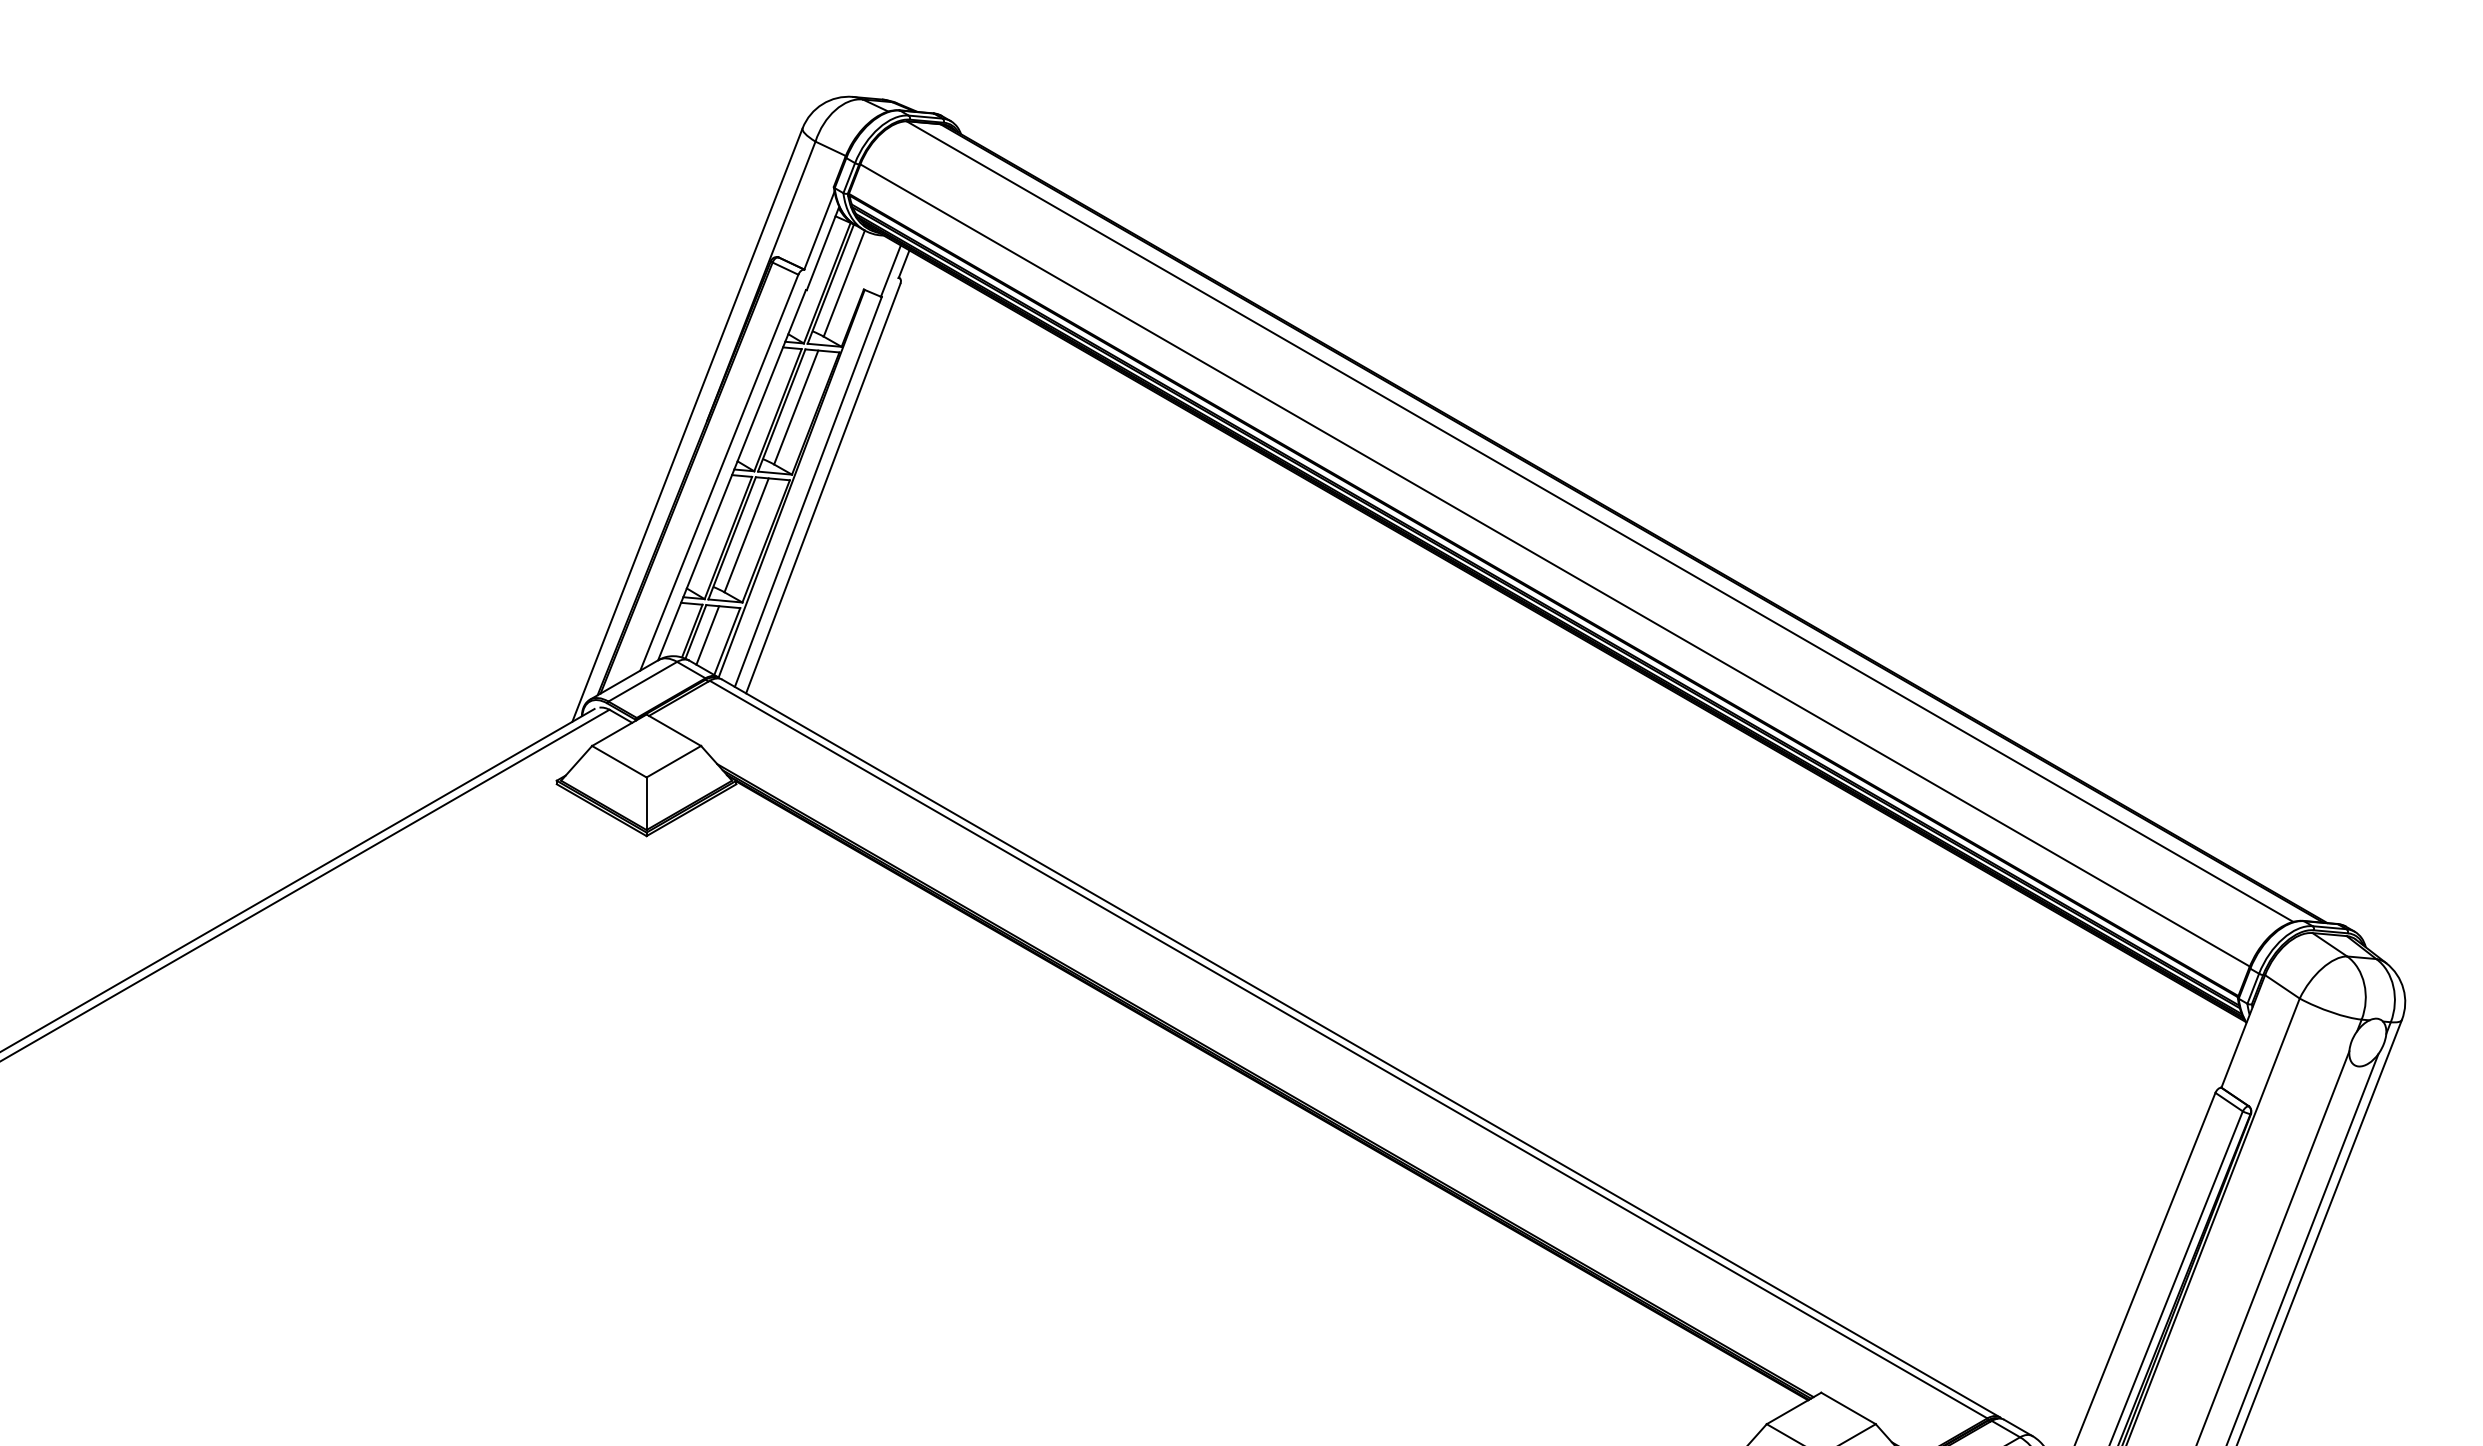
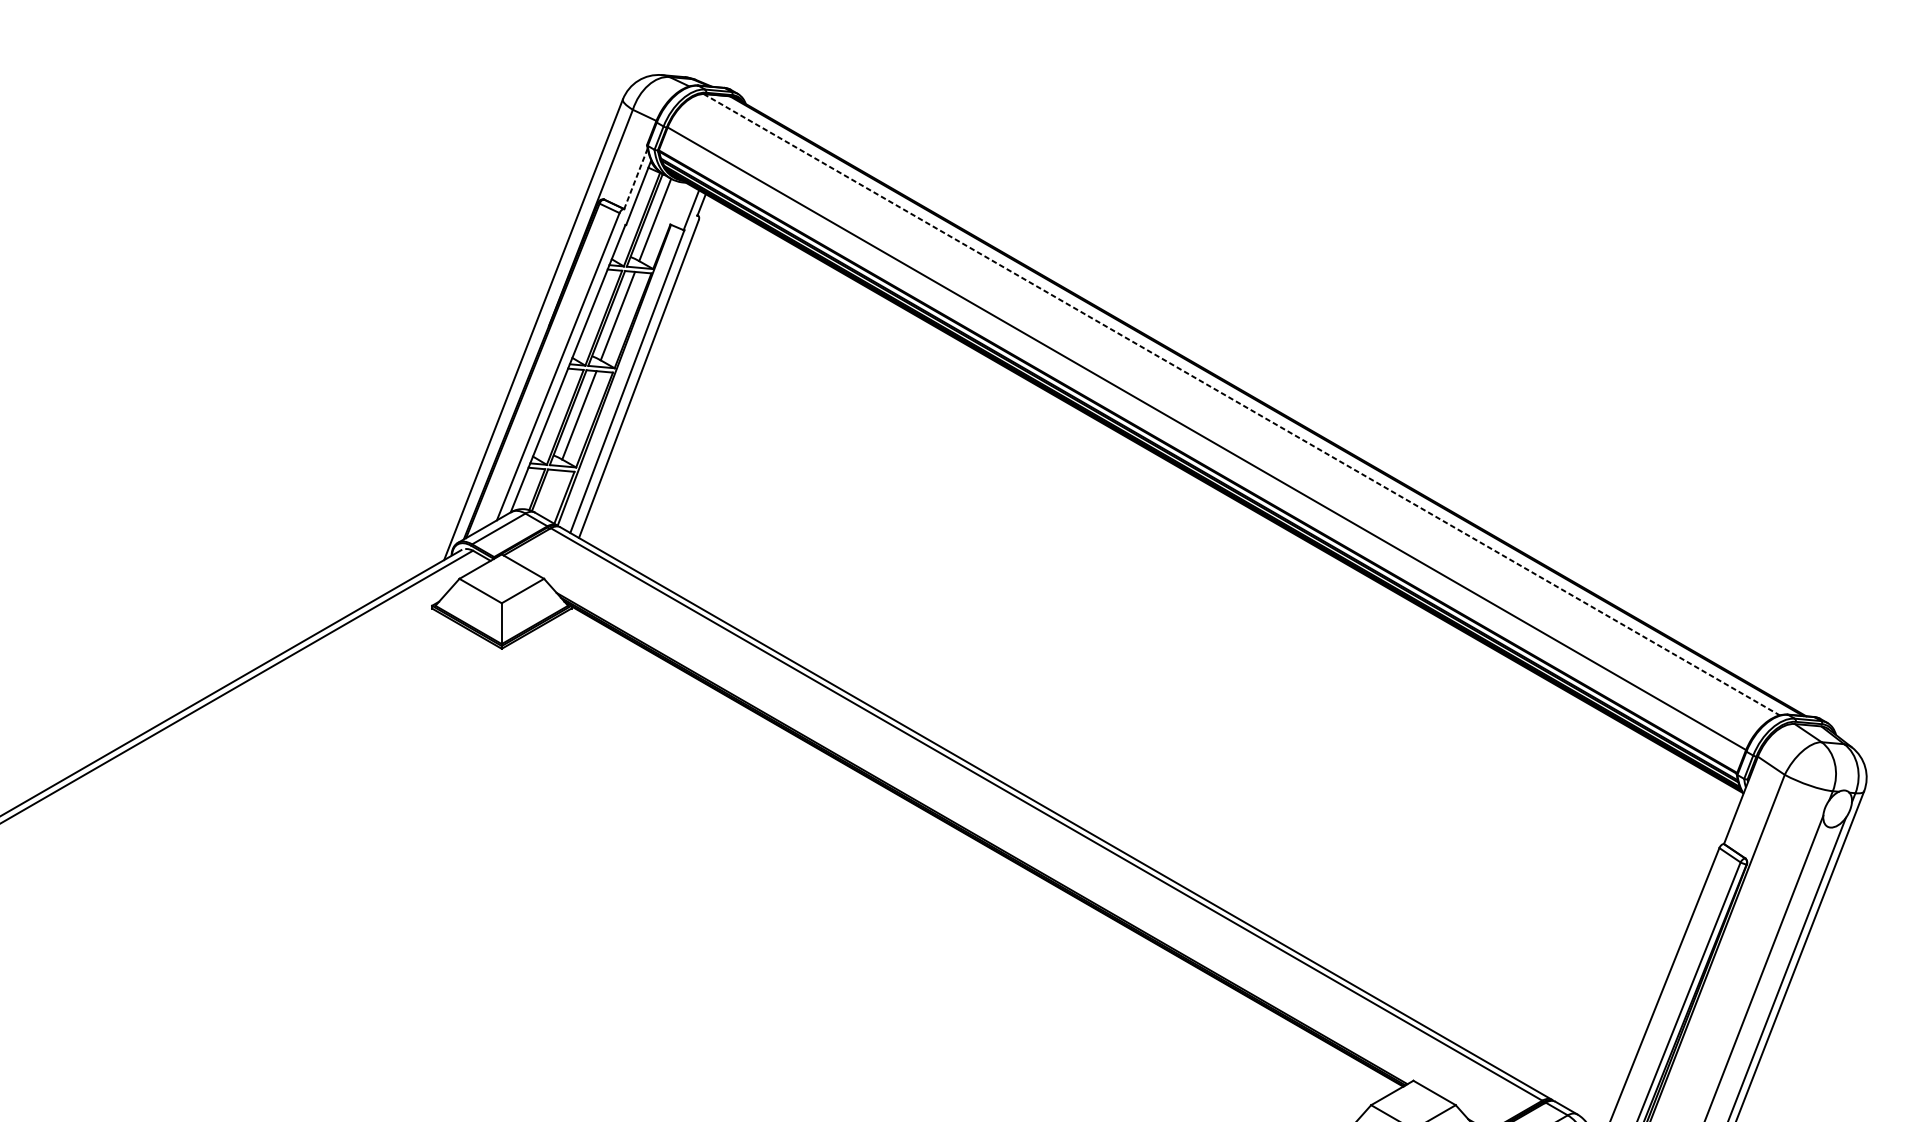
line: (819, 230) -> (635, 178), solid -> dashed
line: (1599, 521) -> (1241, 404), solid -> dashed
line: (707, 635) -> (549, 493), removed

